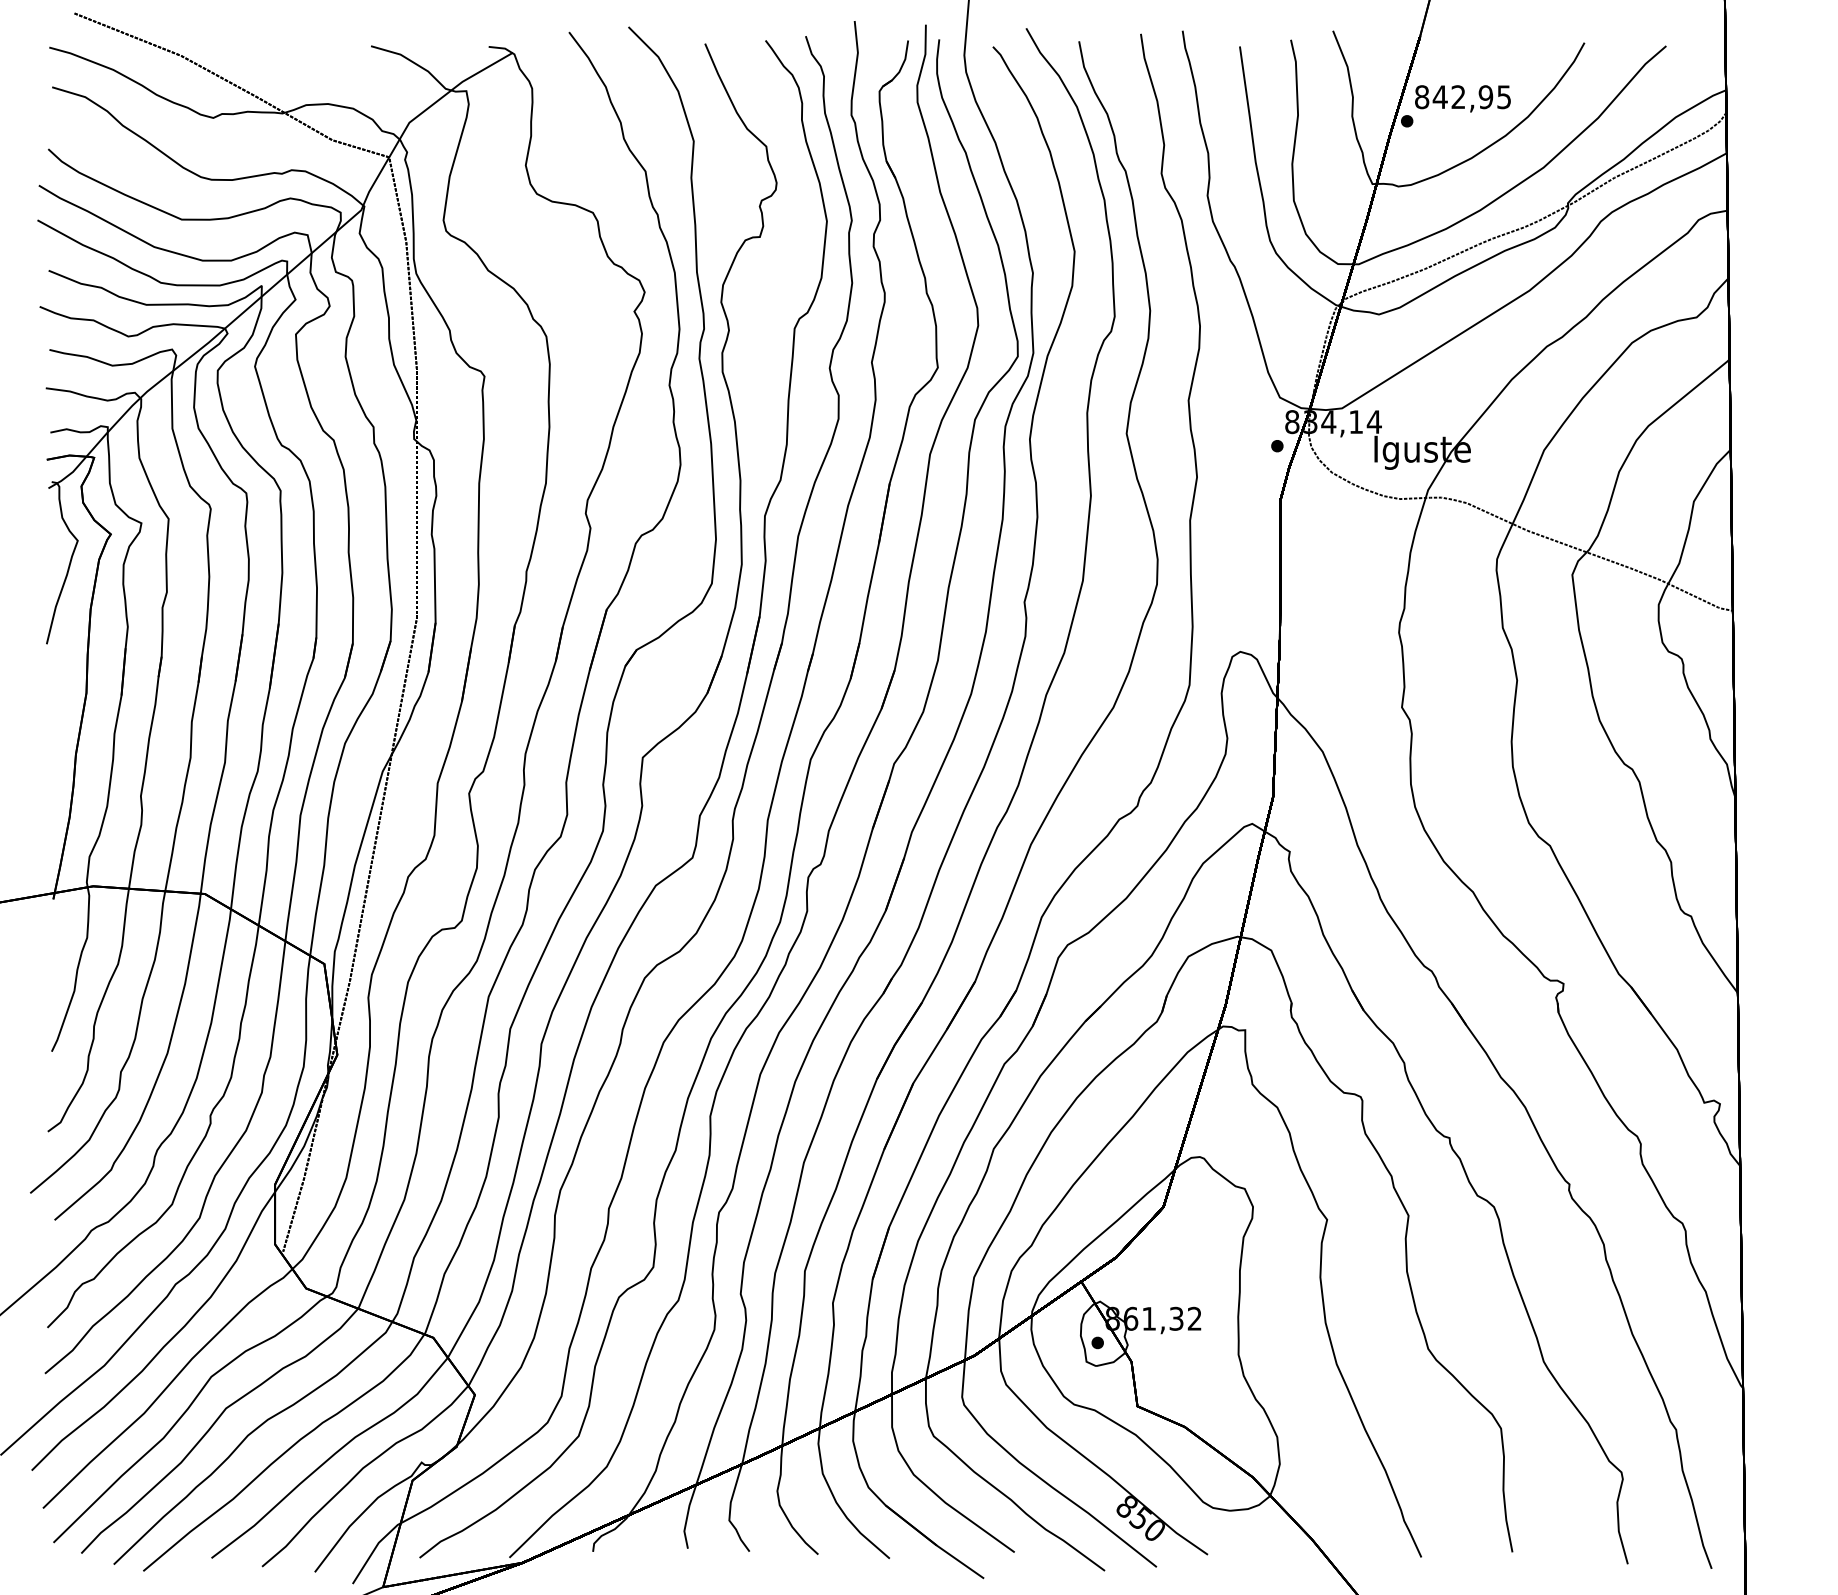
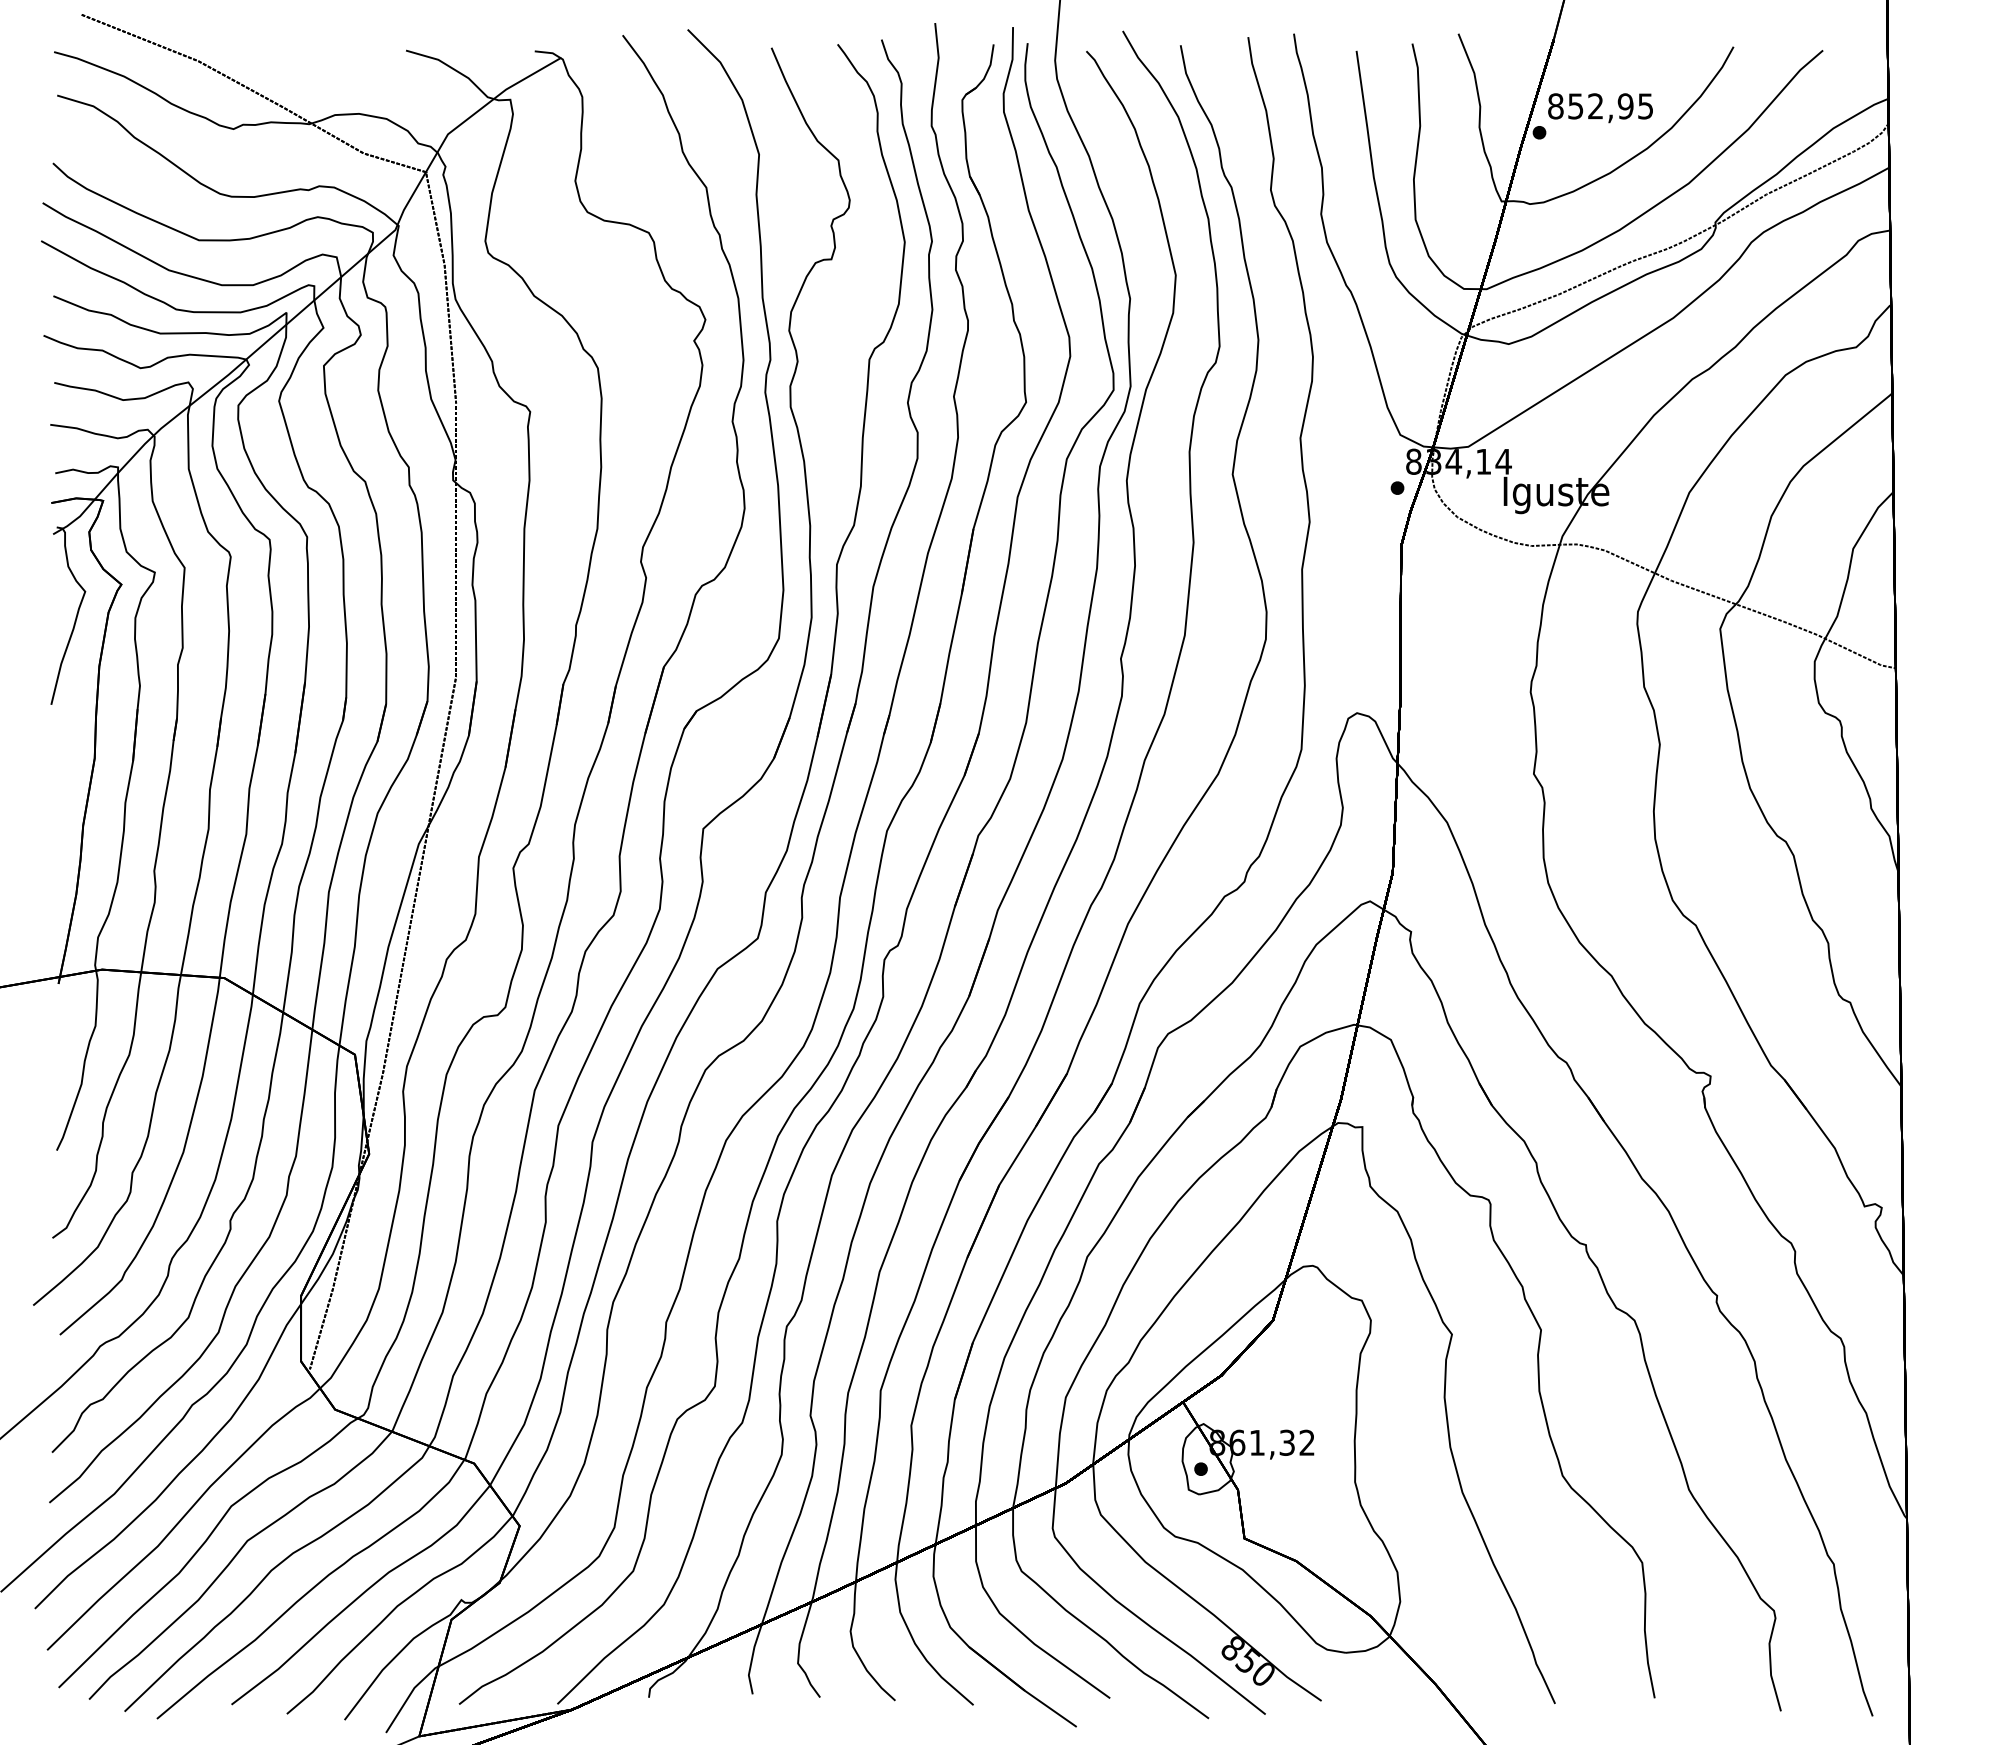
text: (1440, 97) -> (1575, 106), 842,95 -> 852,95

